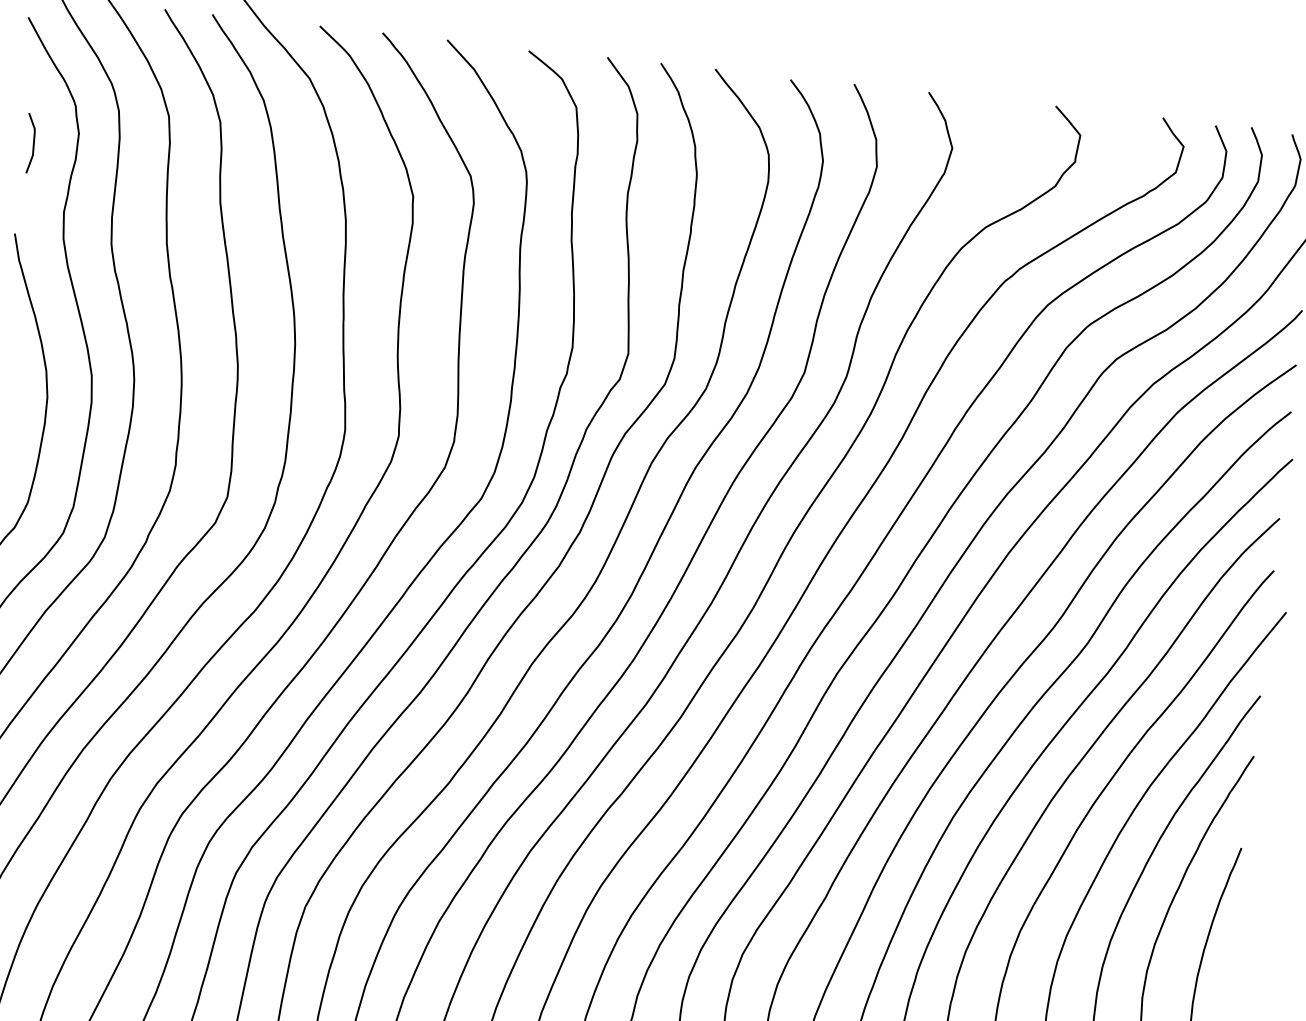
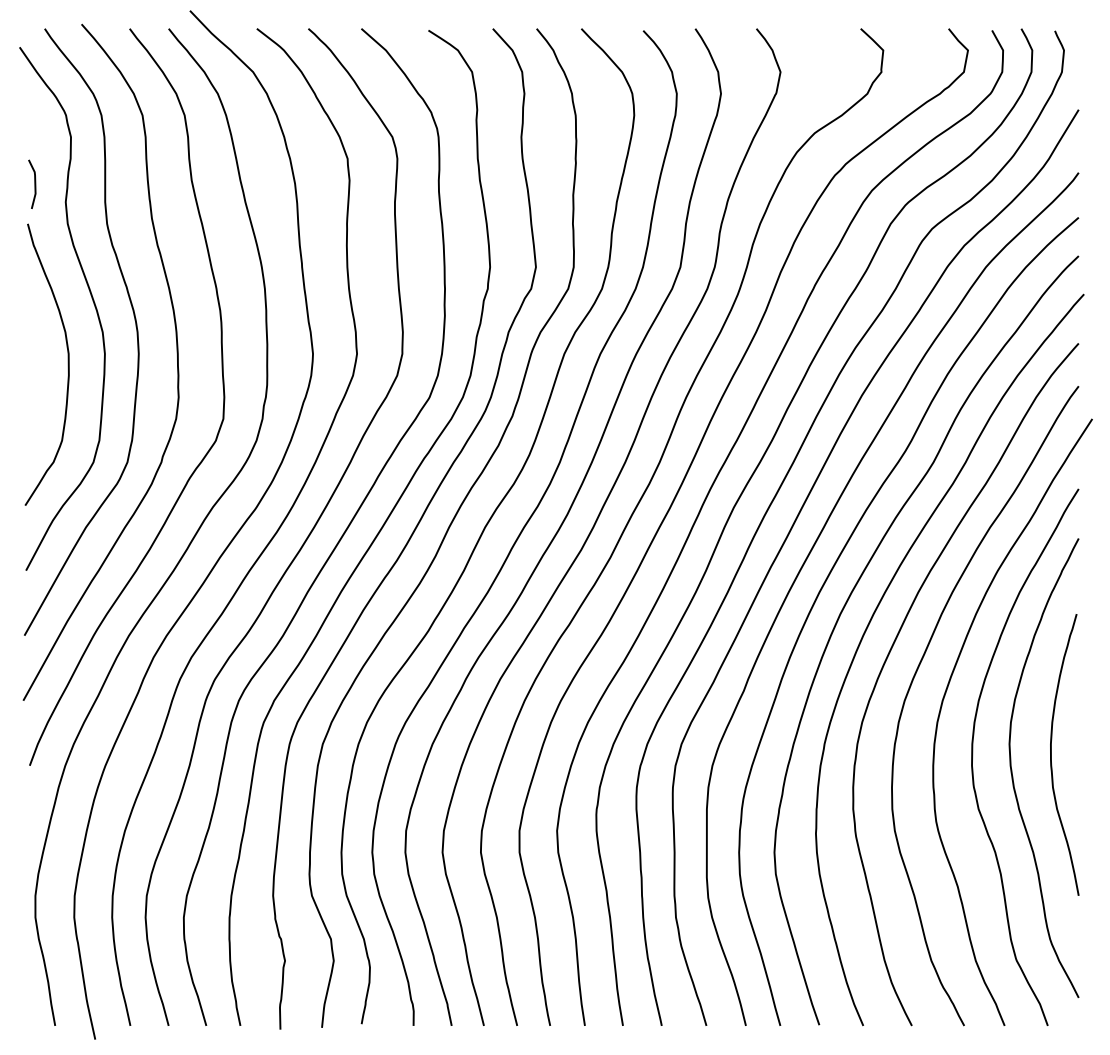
line: (32, 142) -> (34, 183), moved

